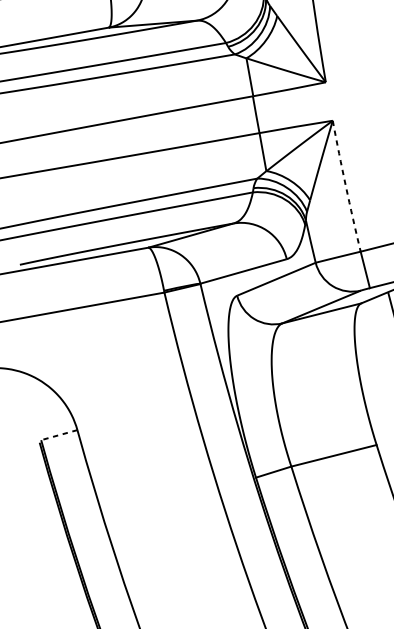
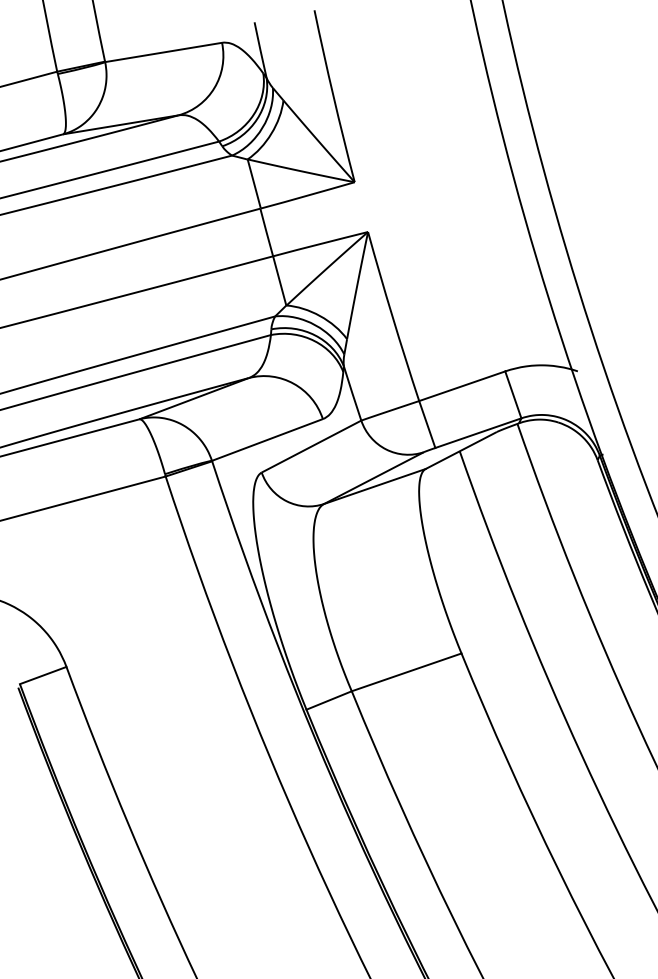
arc: (345, 186) -> (392, 316), dashed -> solid
line: (59, 435) -> (43, 675), dashed -> solid

